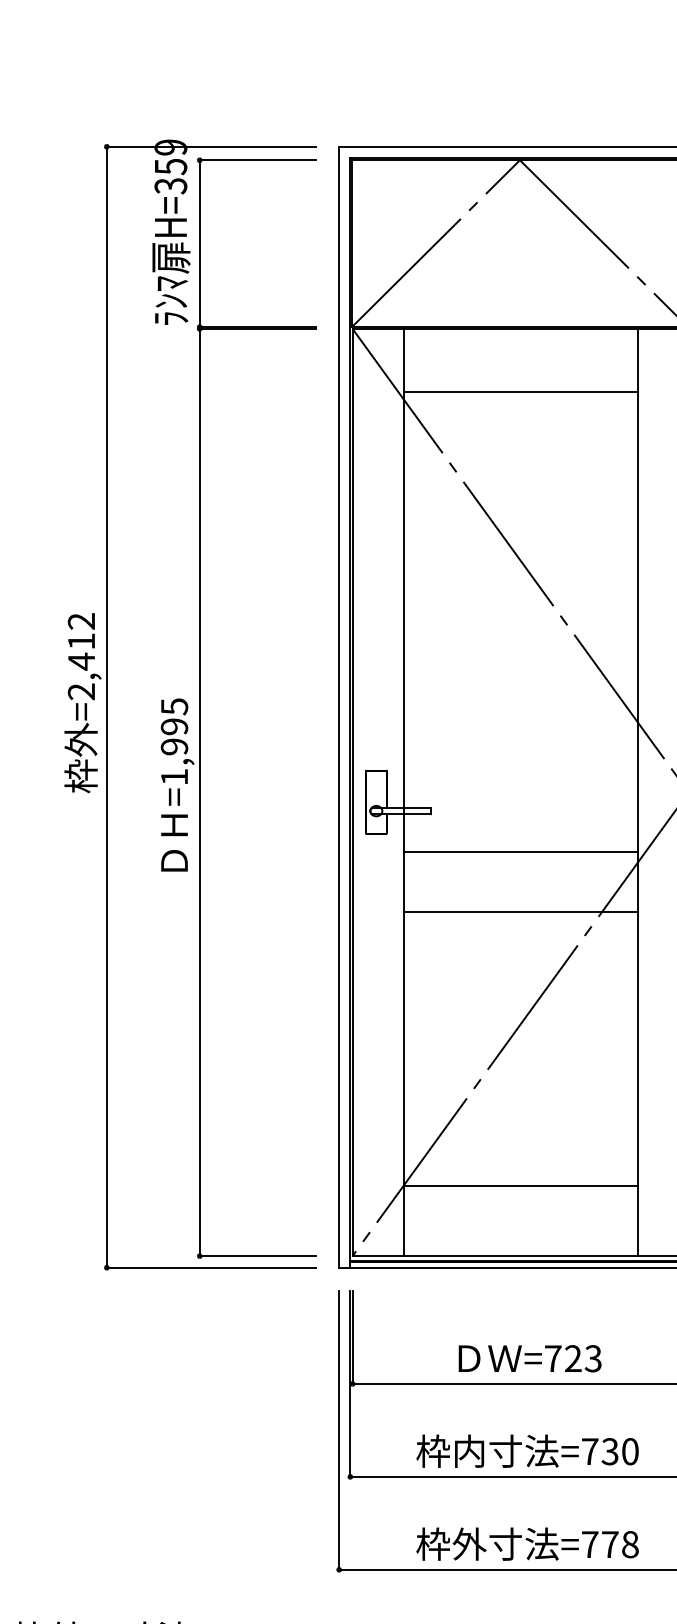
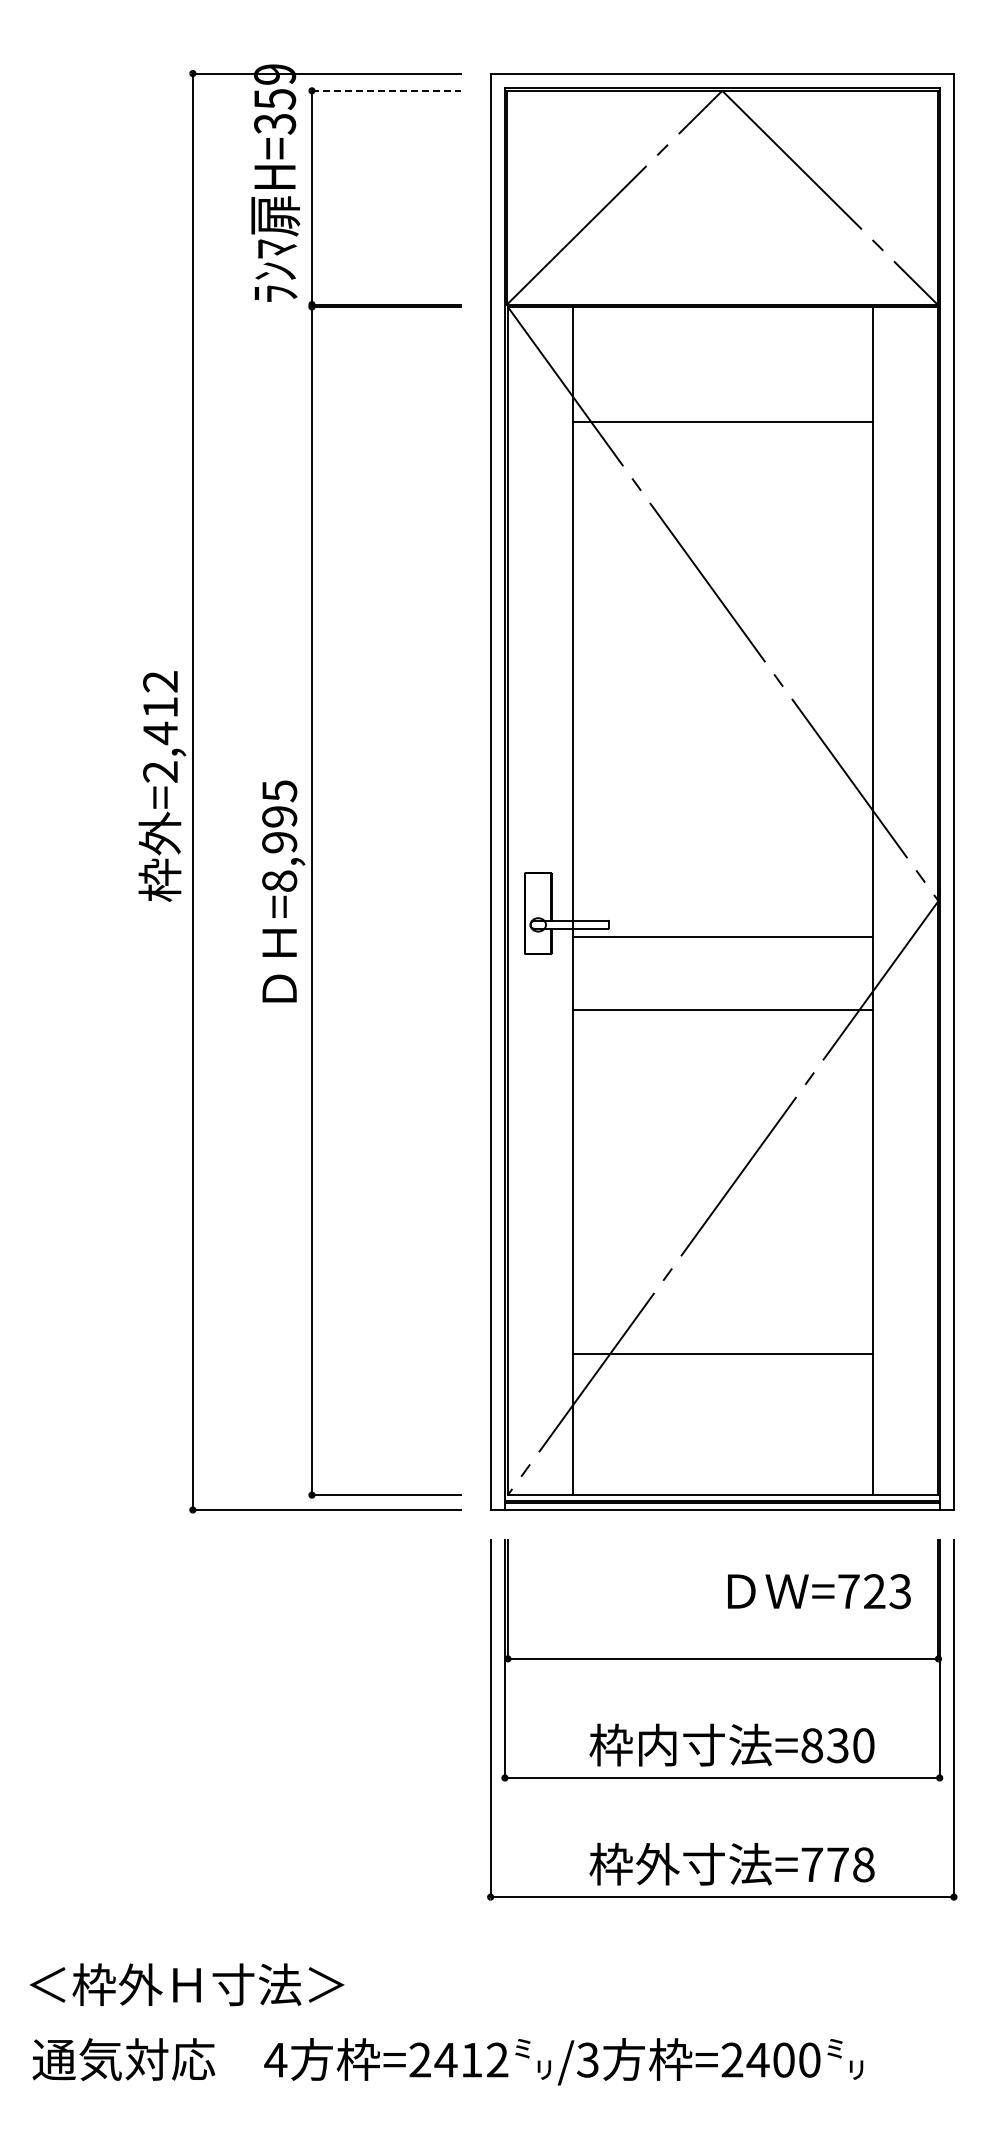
line: (257, 159) -> (386, 90), solid -> dashed
line: (520, 391) -> (722, 422), moved
text: (174, 776) -> (279, 880), =1,995 -> =8,995
line: (520, 852) -> (722, 937), moved
line: (520, 912) -> (722, 1010), moved
line: (520, 1186) -> (722, 1353), moved
text: (530, 1358) -> (819, 1591), moved
text: (590, 1451) -> (812, 1745), =730 -> =830

